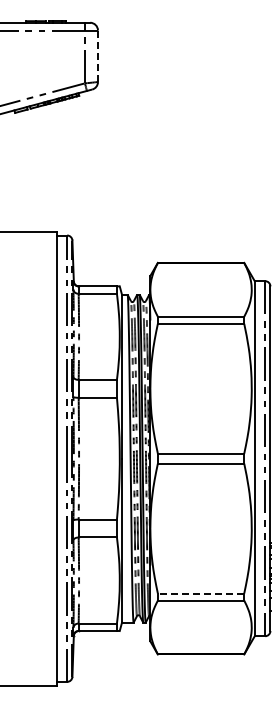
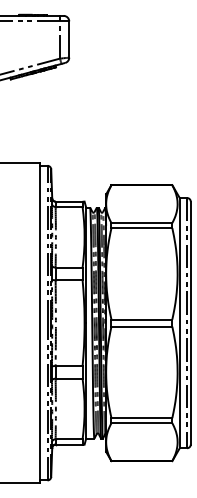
line: (98, 56) -> (69, 39), dashed -> solid
line: (200, 593) -> (141, 418), dashed -> solid

